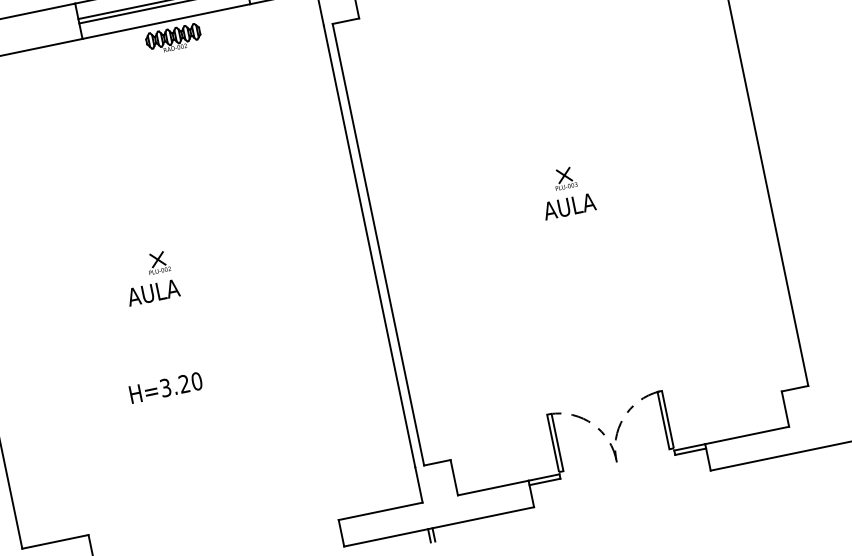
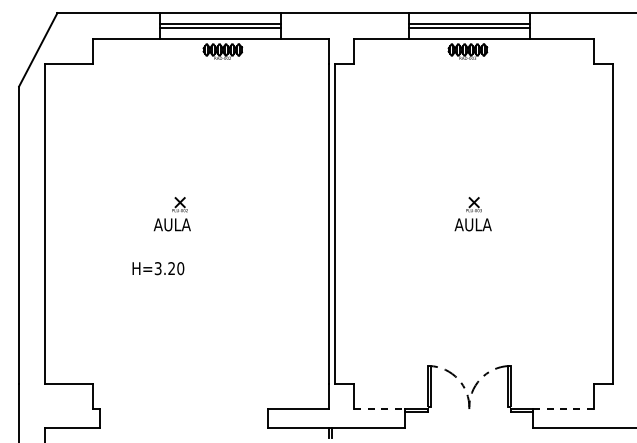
text: (166, 387) -> (158, 268), moved
line: (748, 435) -> (564, 409), solid -> dashed
line: (492, 488) -> (379, 409), solid -> dashed

